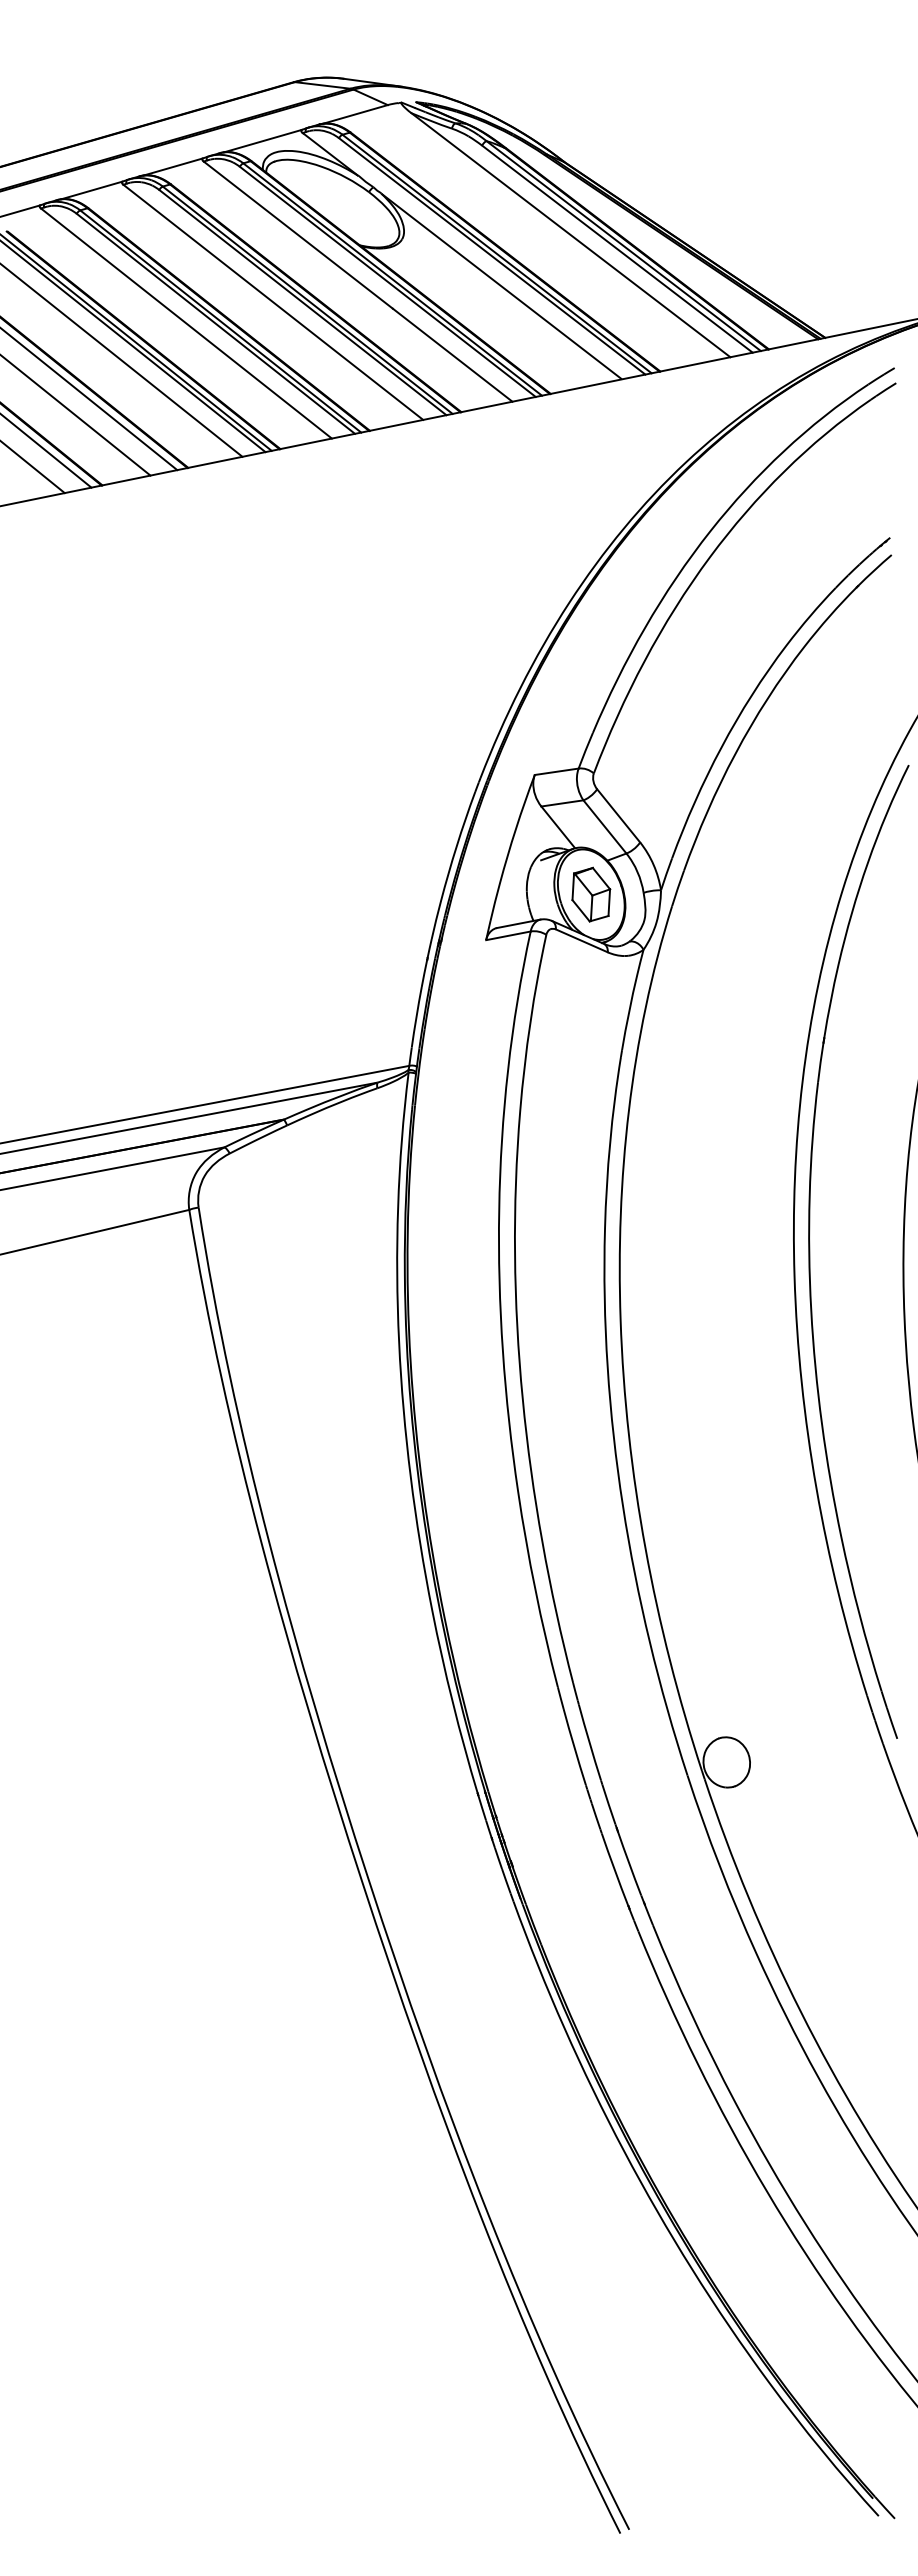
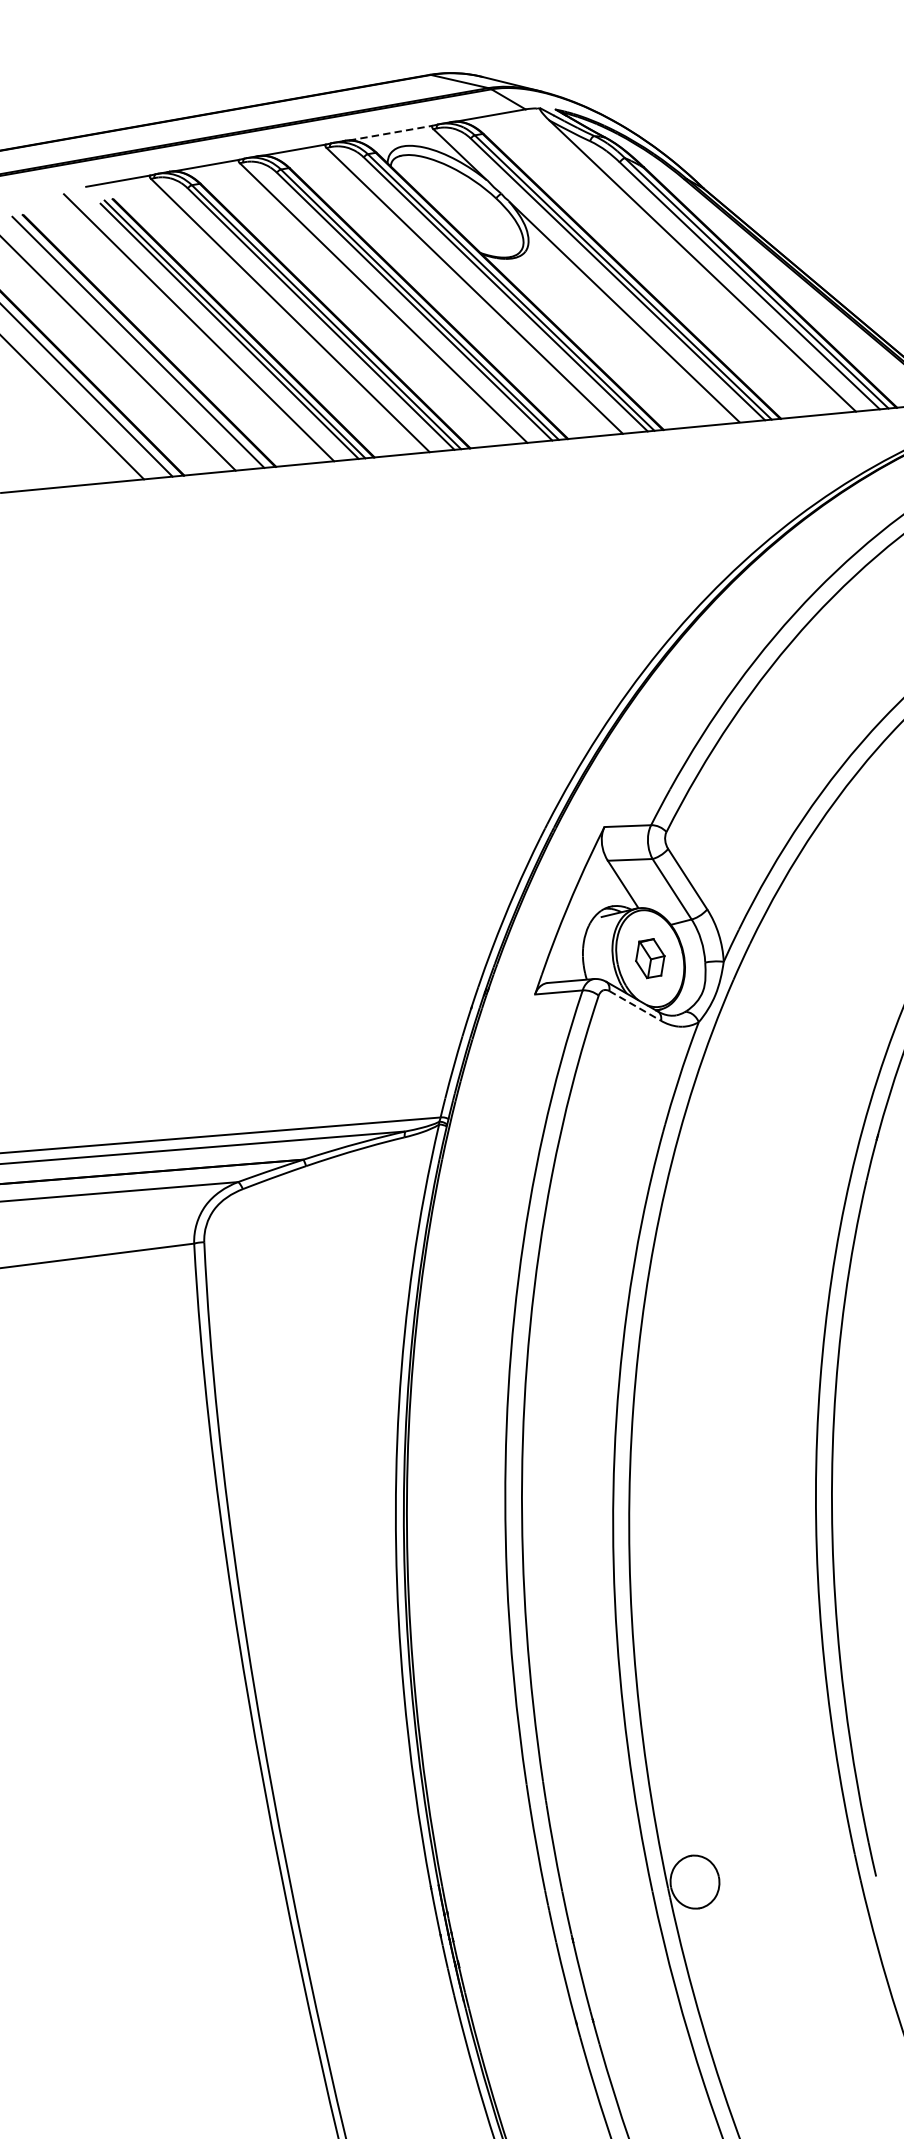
line: (263, 140) -> (391, 132), solid -> dashed
part: (591, 894) -> (650, 958), size x0.7
line: (582, 941) -> (635, 1006), solid -> dashed

